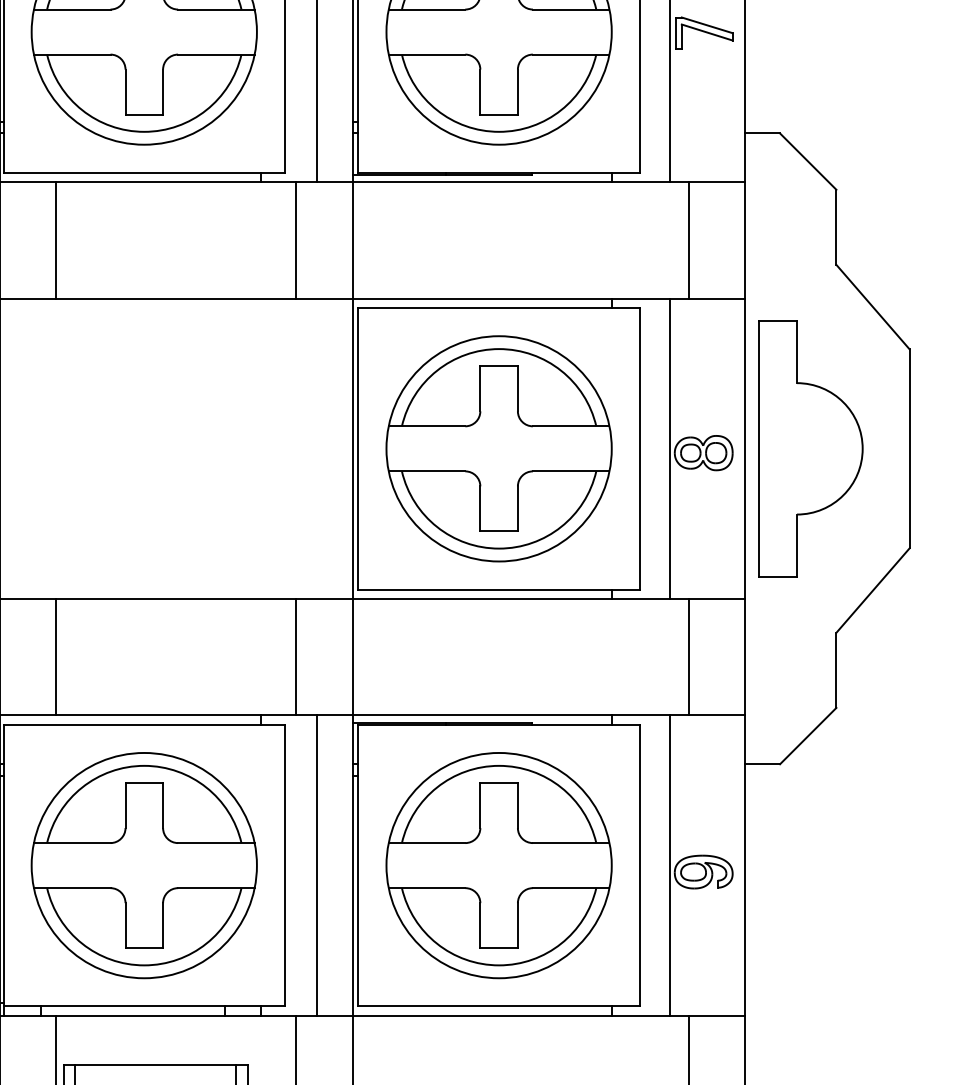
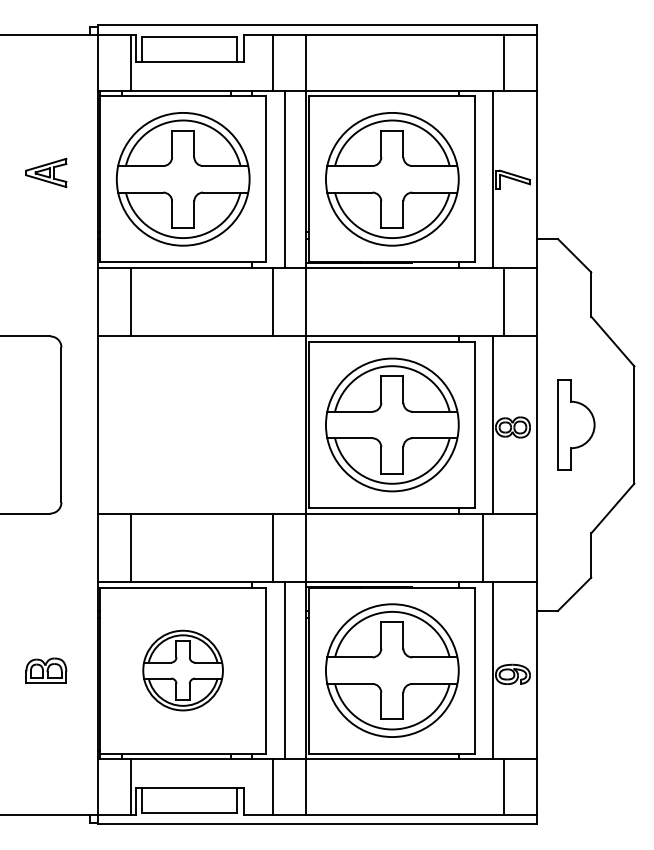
part: (811, 448) -> (576, 424), size x0.6
line: (689, 656) -> (483, 547), moved
part: (143, 865) -> (182, 670), size x0.6

